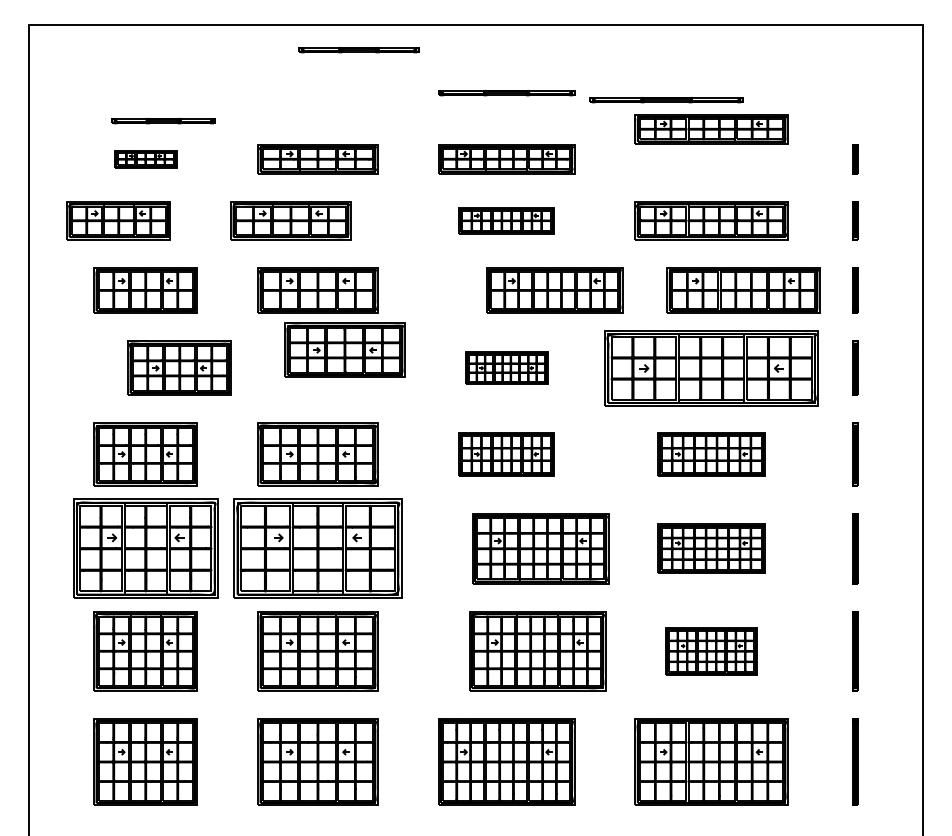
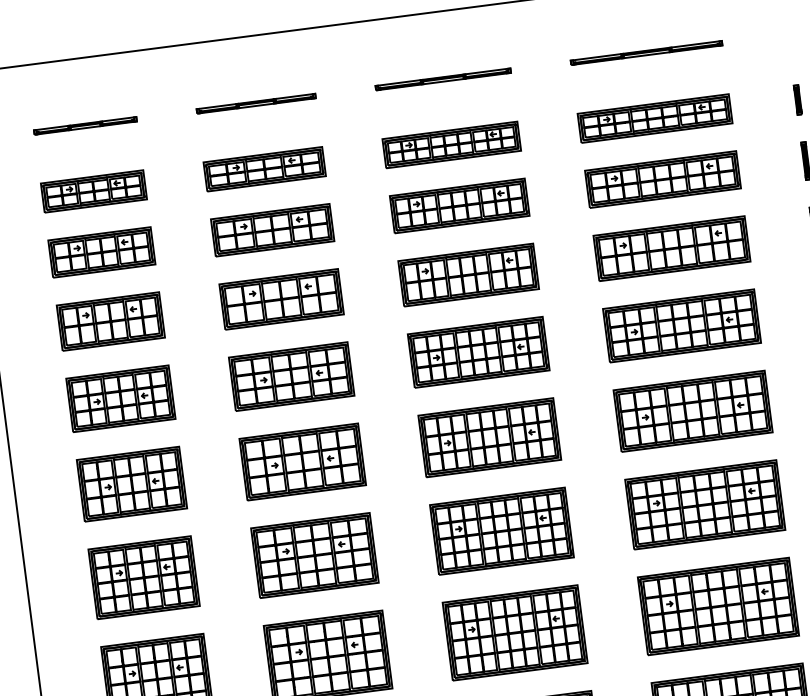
part: (358, 50) -> (255, 104), moved
part: (666, 100) -> (646, 53), moved
part: (163, 121) -> (85, 126), moved
part: (711, 129) -> (655, 118), moved
part: (145, 159) -> (93, 191), size x1.67
part: (118, 220) -> (101, 252), moved
part: (290, 220) -> (272, 230), moved
part: (506, 220) -> (459, 205), size x1.43
part: (554, 290) -> (468, 275), moved
part: (743, 290) -> (671, 248), moved
part: (344, 349) -> (291, 375), moved
part: (179, 367) -> (120, 398), moved
part: (506, 367) -> (478, 351), size x1.67
part: (711, 367) -> (681, 325), size x0.71
part: (506, 454) -> (489, 437), size x1.43
part: (711, 454) -> (693, 411), size x1.43
part: (145, 548) -> (143, 577), size x0.71
part: (317, 548) -> (314, 555), size x0.71
part: (540, 548) -> (501, 531), moved
part: (711, 548) -> (705, 504), size x1.43
part: (537, 651) -> (515, 633), moved
part: (711, 651) -> (718, 606), size x1.67

